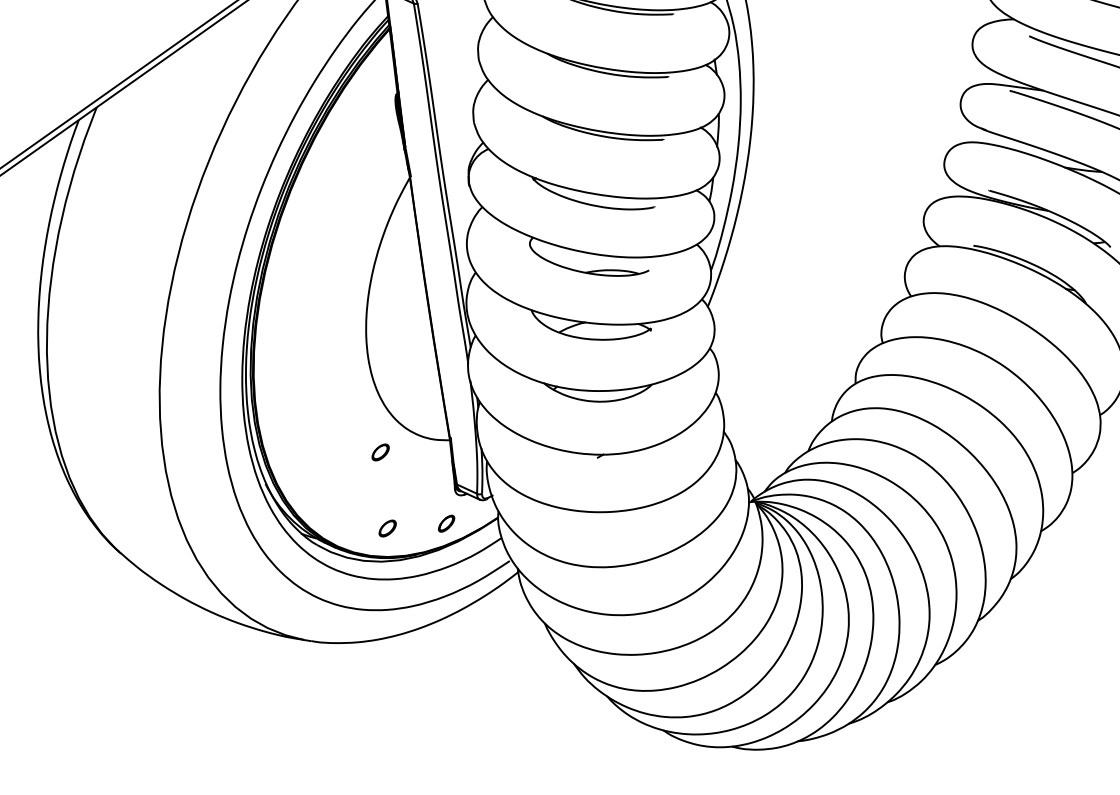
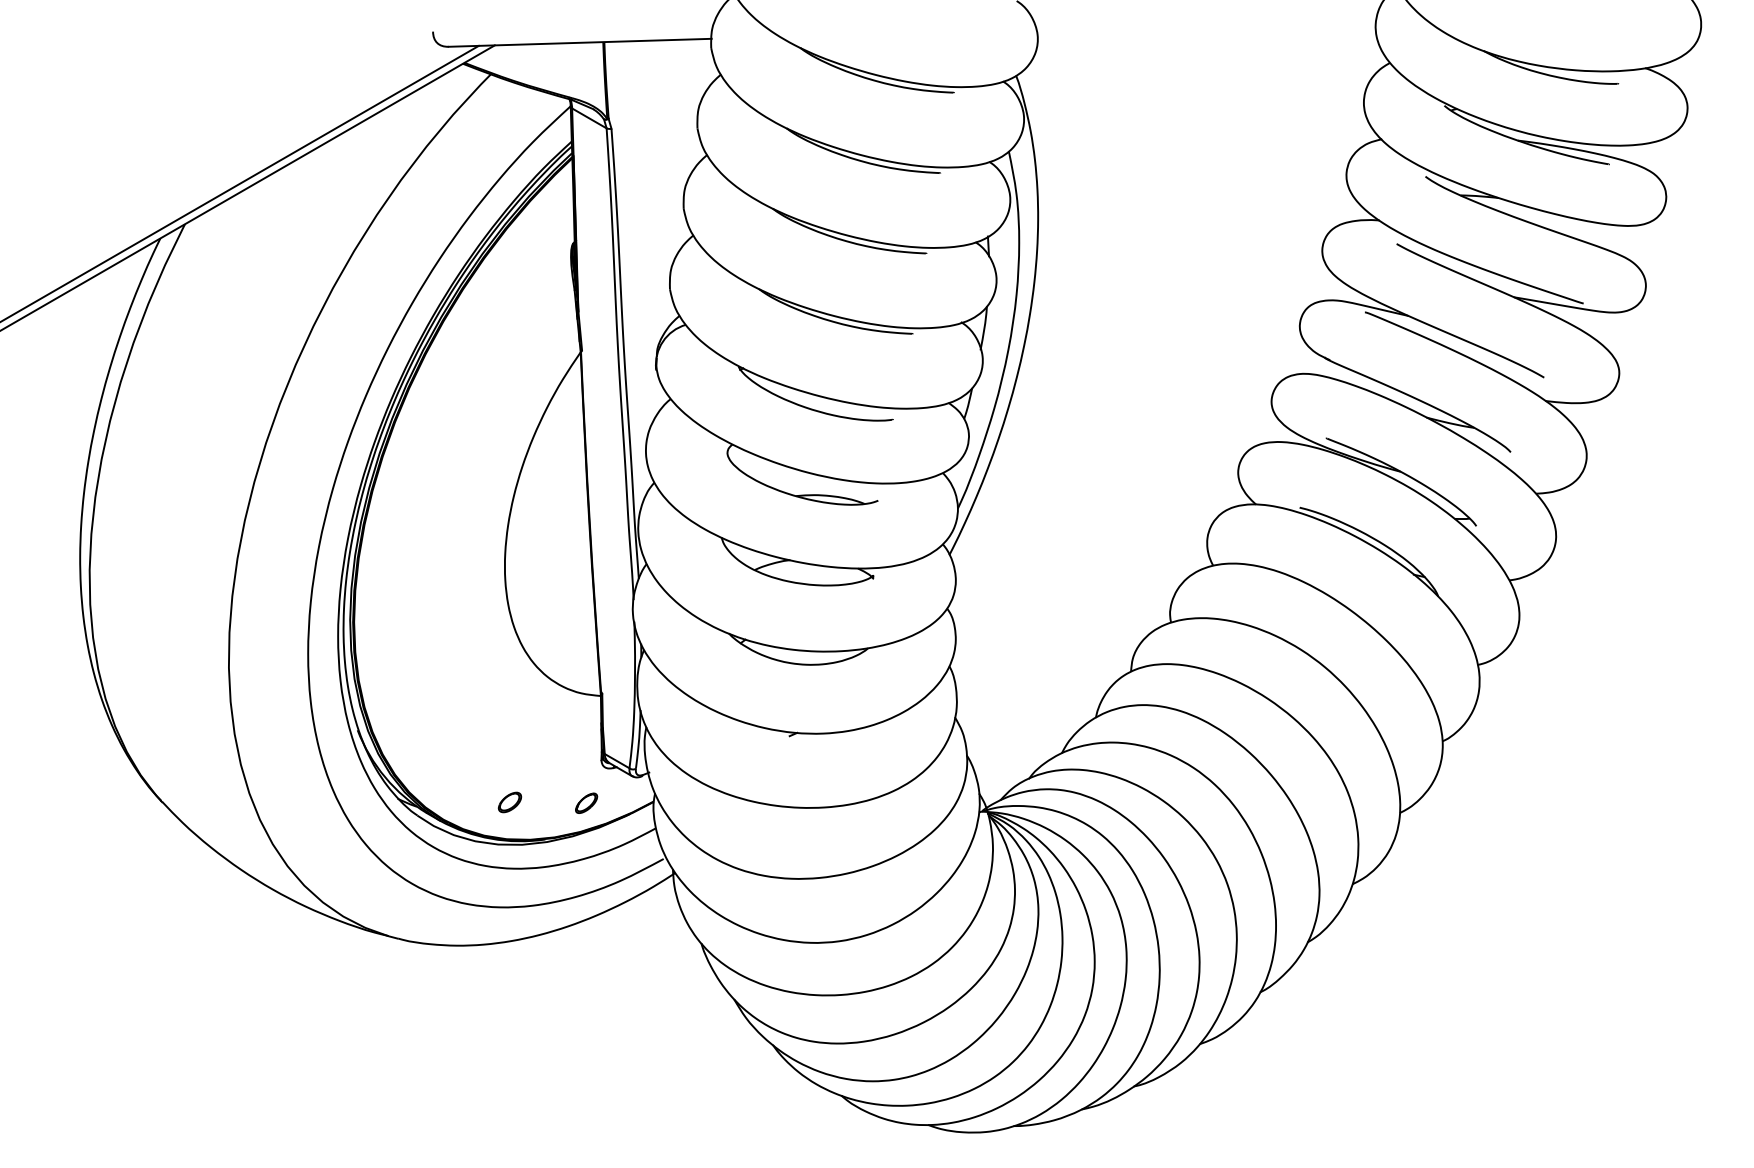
part: (380, 452) -> (509, 703), removed

